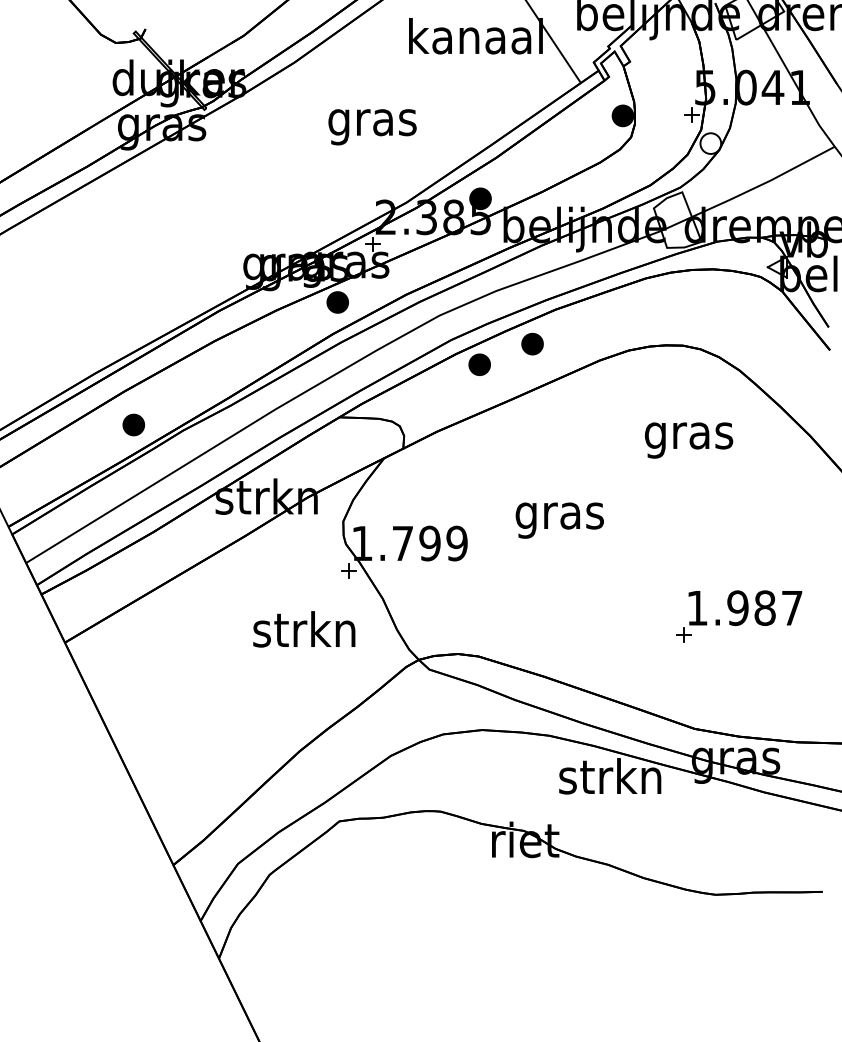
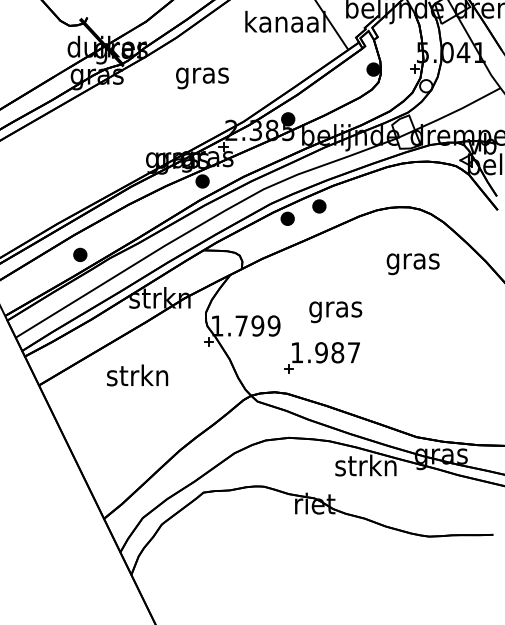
text: (372, 127) -> (202, 78), moved
part: (737, 616) -> (321, 357), moved
text: (304, 629) -> (137, 375), moved

